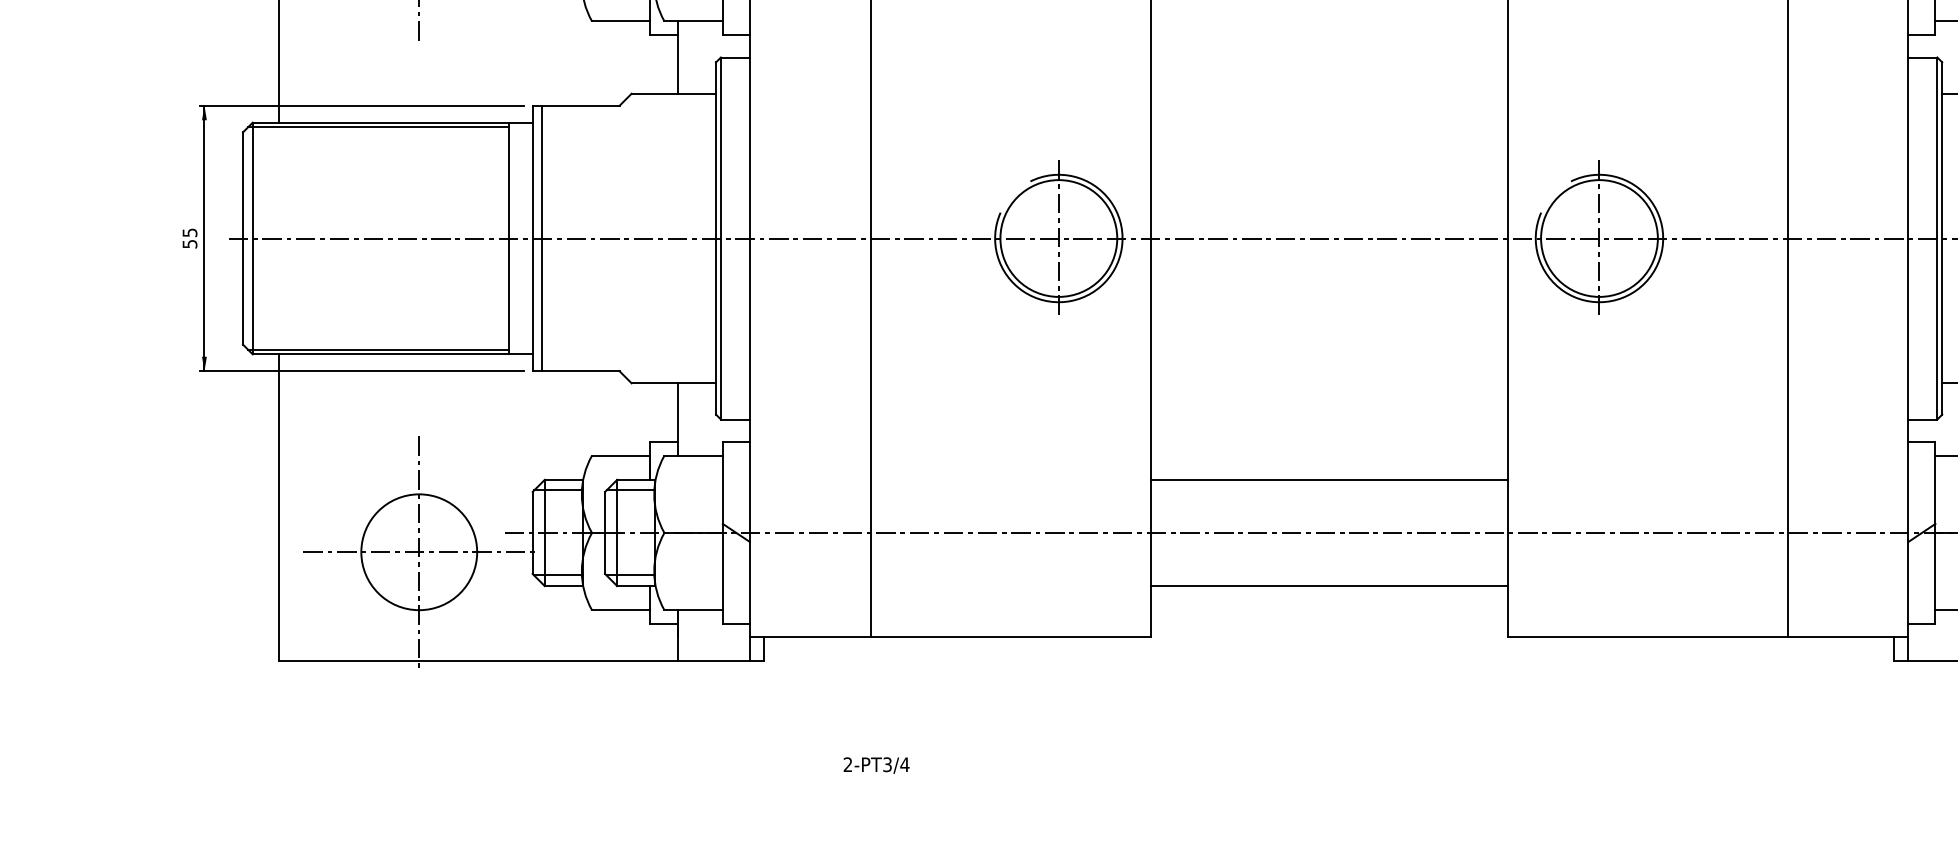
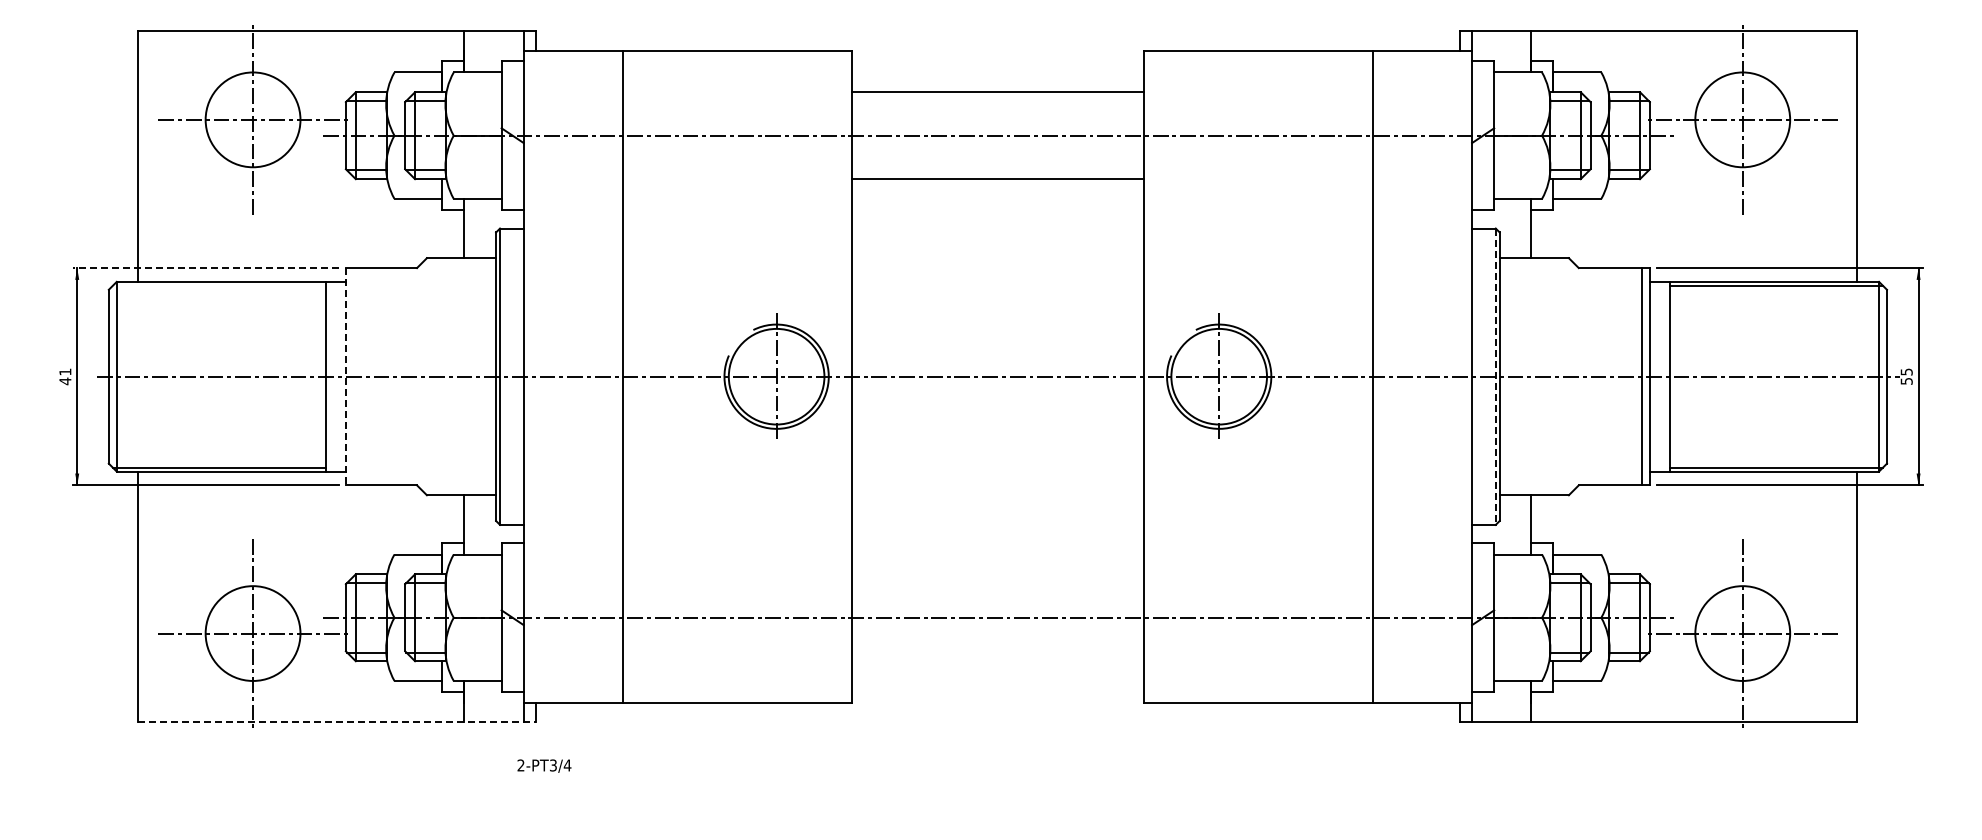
line: (362, 106) -> (206, 268), solid -> dashed
line: (378, 127) -> (219, 285), removed
text: (190, 238) -> (65, 376), 55 -> 41
line: (532, 238) -> (345, 376), solid -> dashed
line: (541, 238) -> (353, 376), removed
line: (1937, 239) -> (1495, 377), solid -> dashed
line: (1328, 480) -> (997, 574), removed
line: (1328, 586) -> (997, 661), removed
line: (522, 660) -> (337, 722), solid -> dashed
text: (876, 764) -> (544, 765), moved

